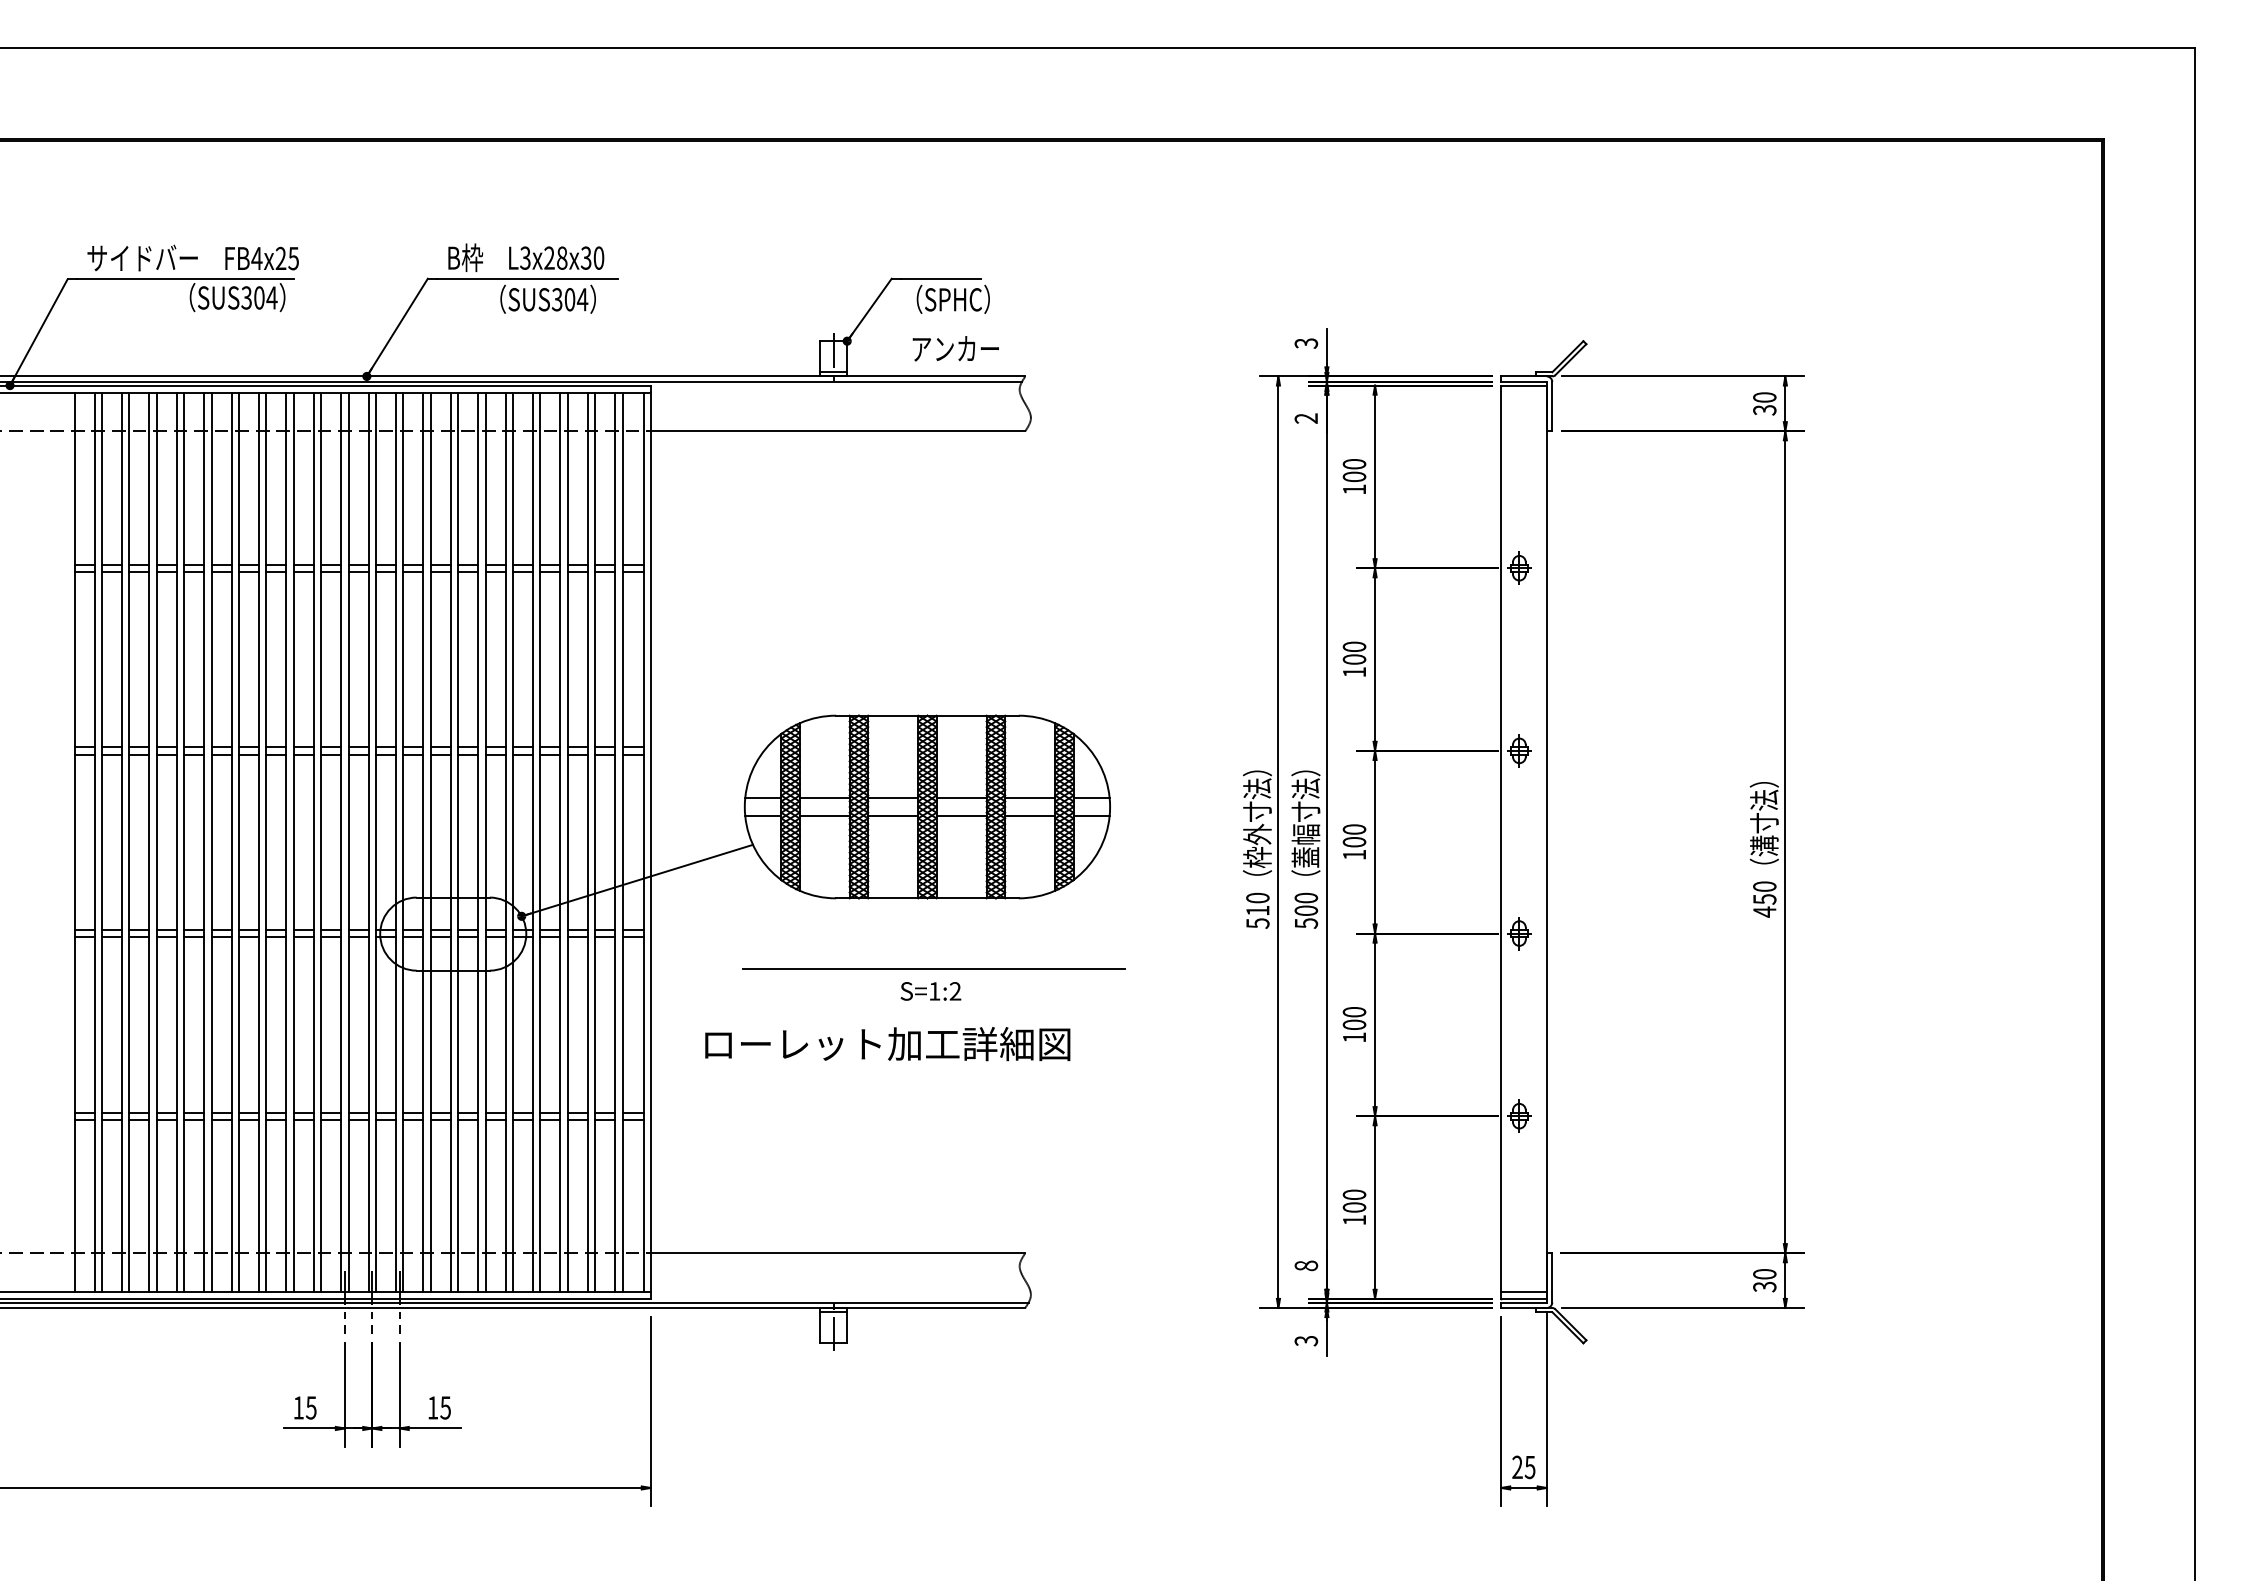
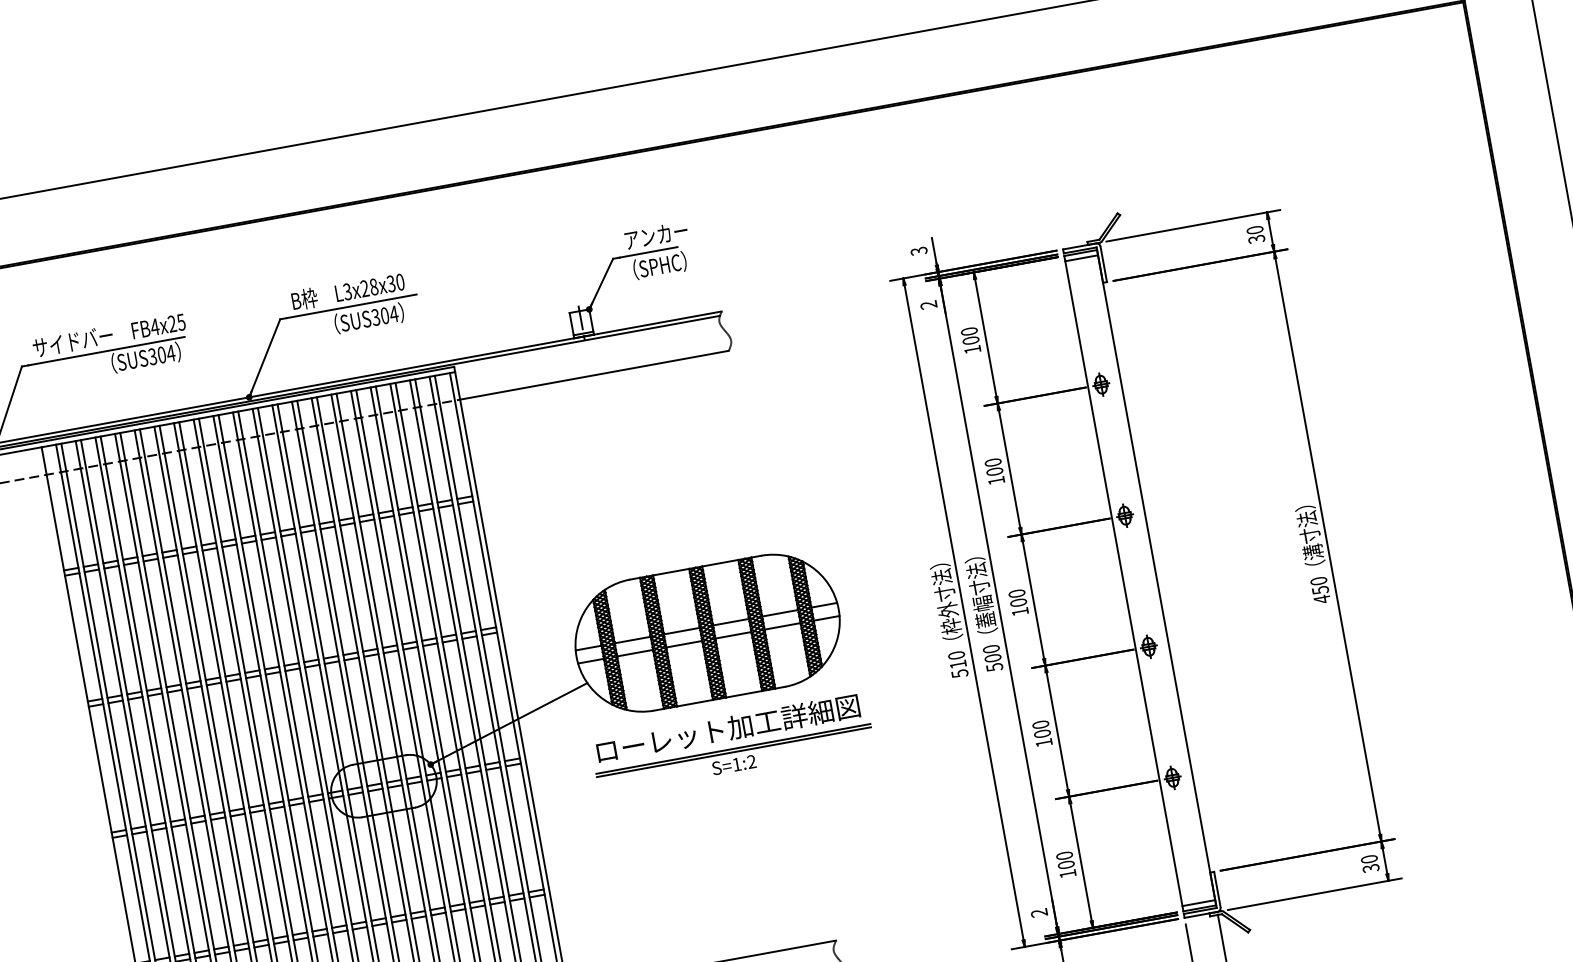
text: (955, 348) -> (656, 235), moved
line: (1523, 392) -> (1081, 258), added
line: (933, 973) -> (733, 751), added
text: (887, 1044) -> (728, 729), moved
text: (1306, 1265) -> (1039, 912), 8 -> 2

